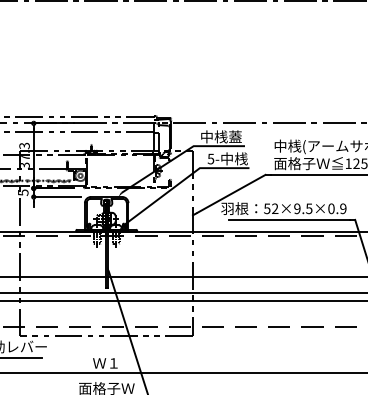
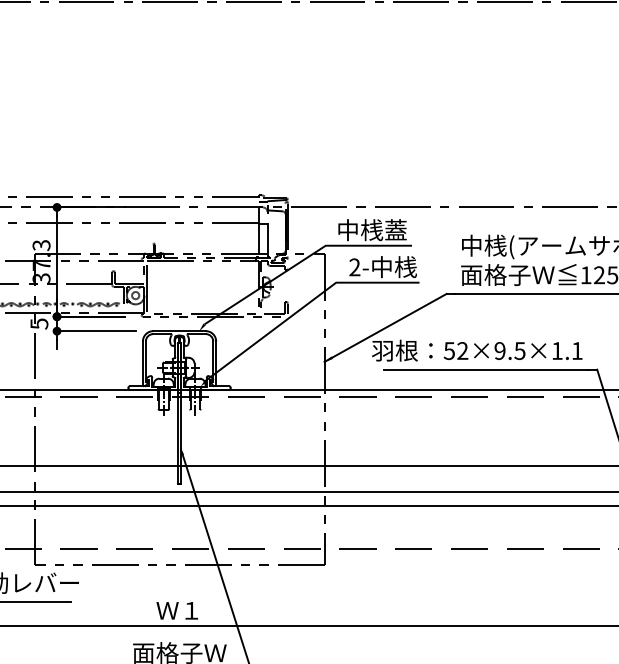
text: (210, 158) -> (354, 266), 5- -> 2-
text: (337, 208) -> (567, 350), 52×9.5×0.9 -> 52×9.5×1.1

